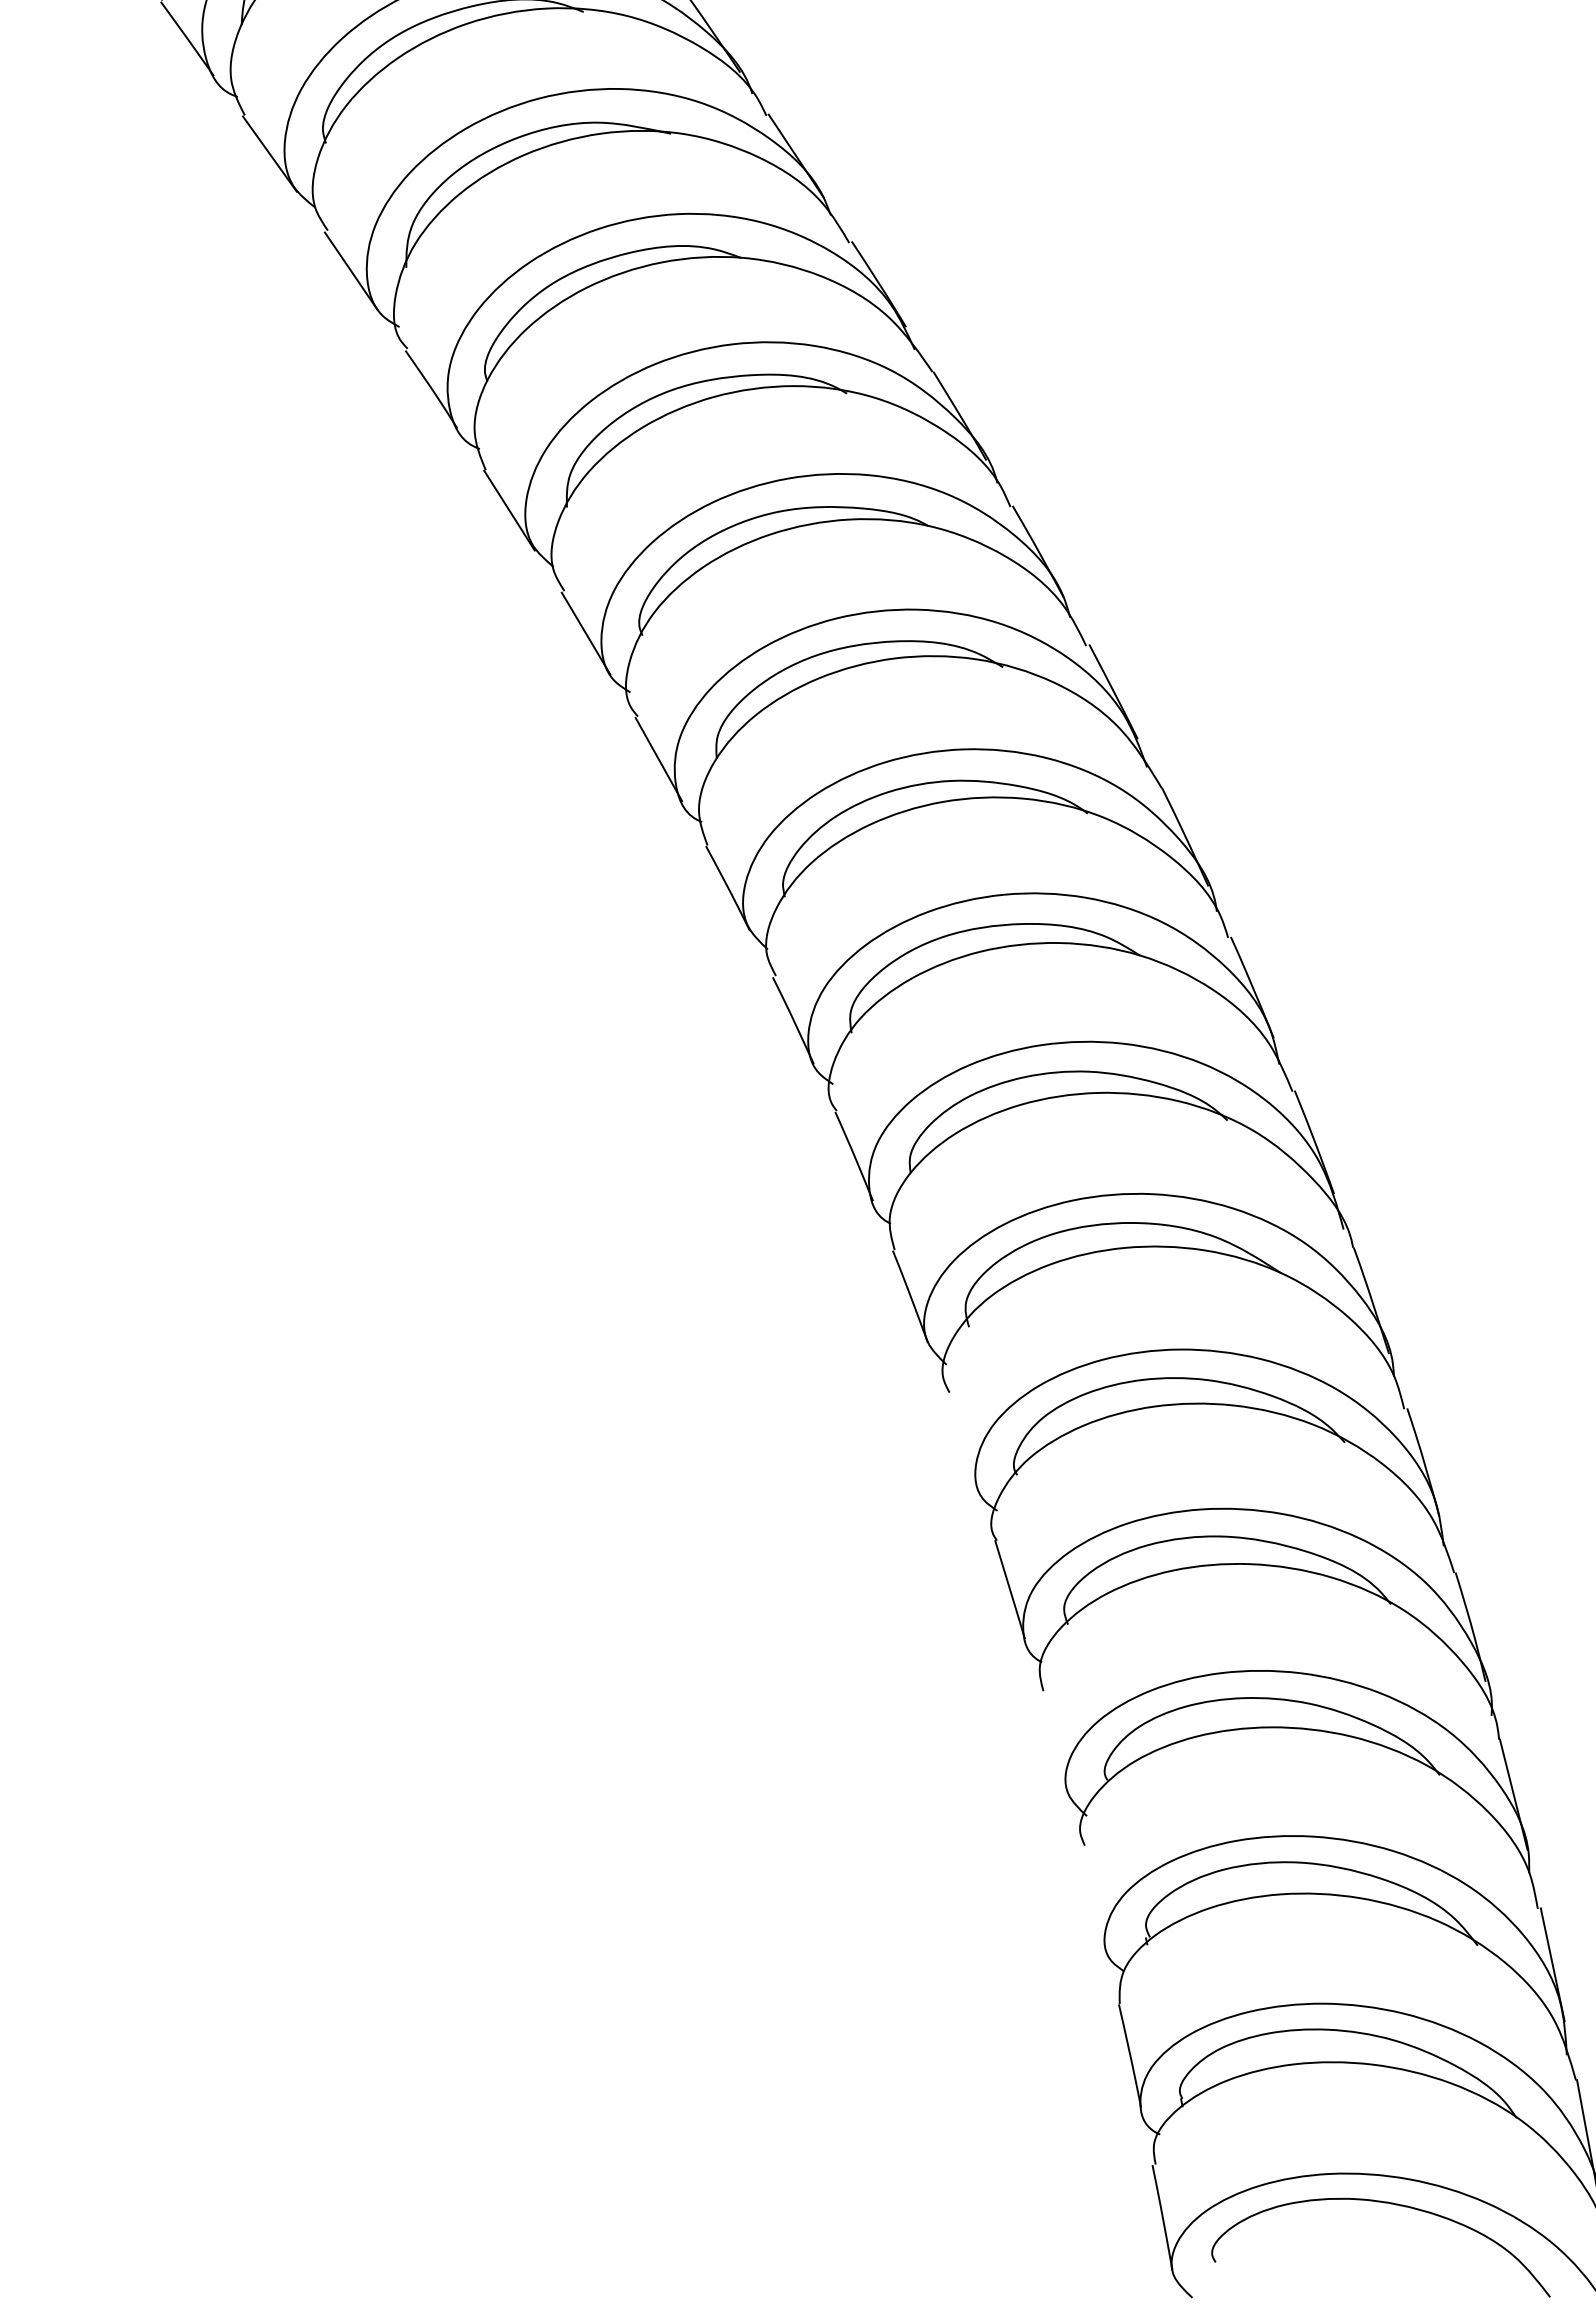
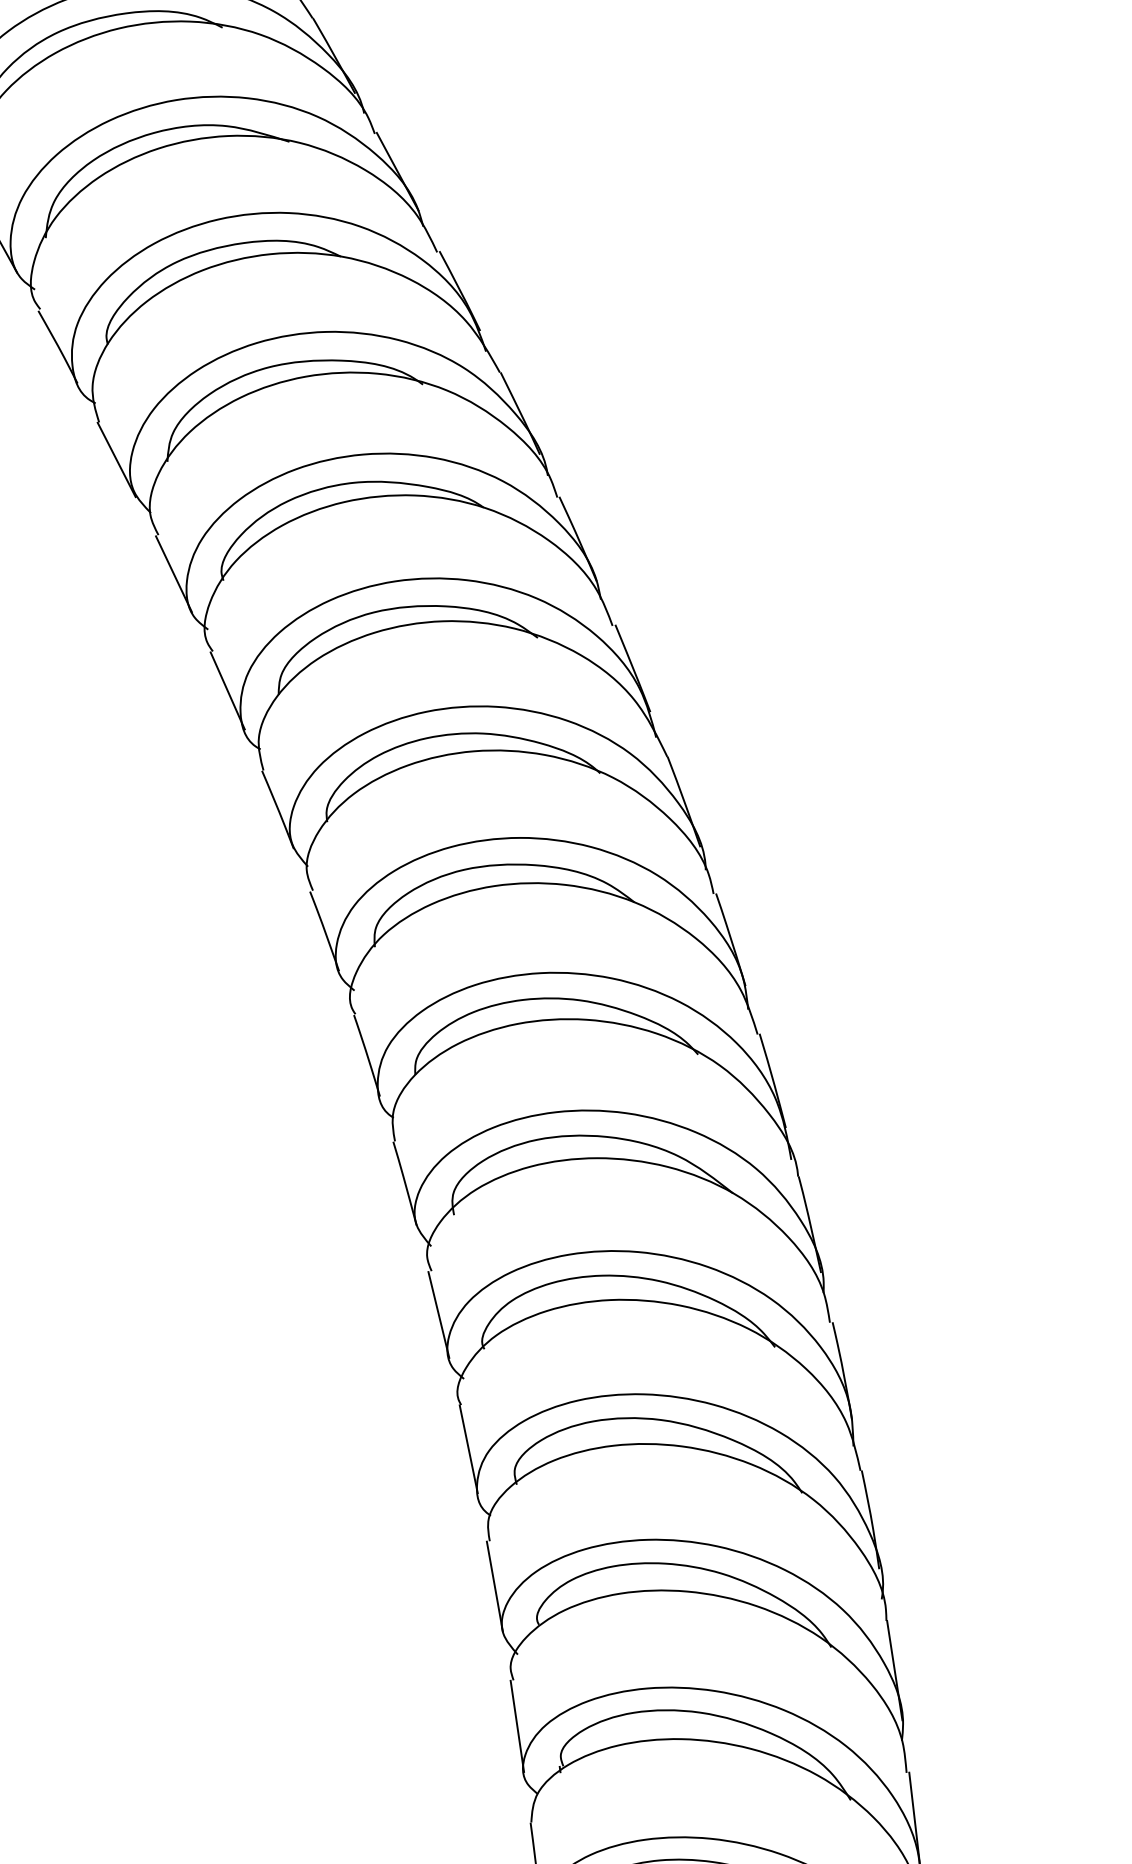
line: (962, 1441) -> (438, 1315), added
line: (1053, 1741) -> (494, 1586), added
line: (1093, 1896) -> (517, 1725), added

